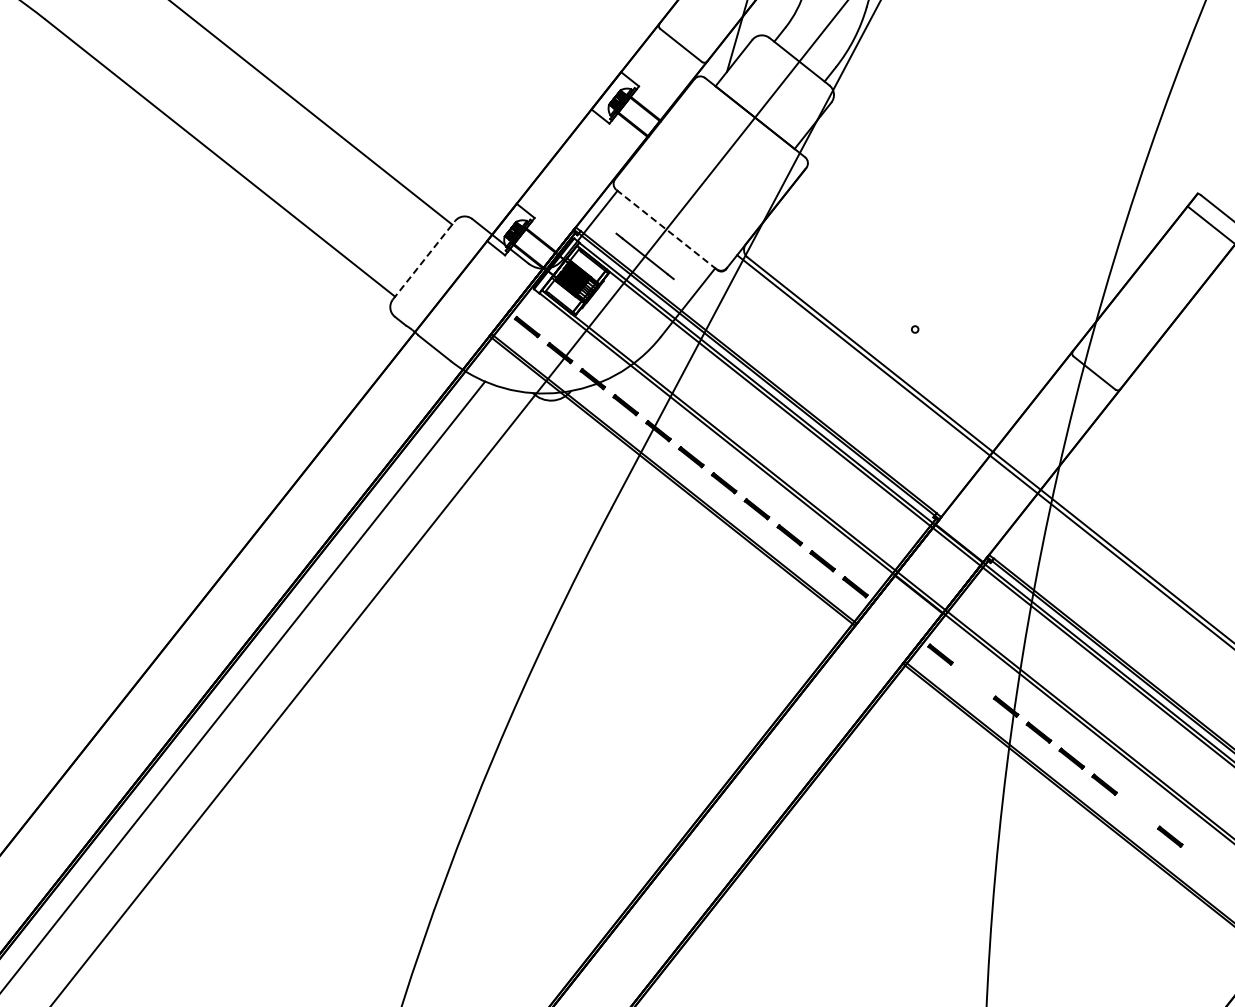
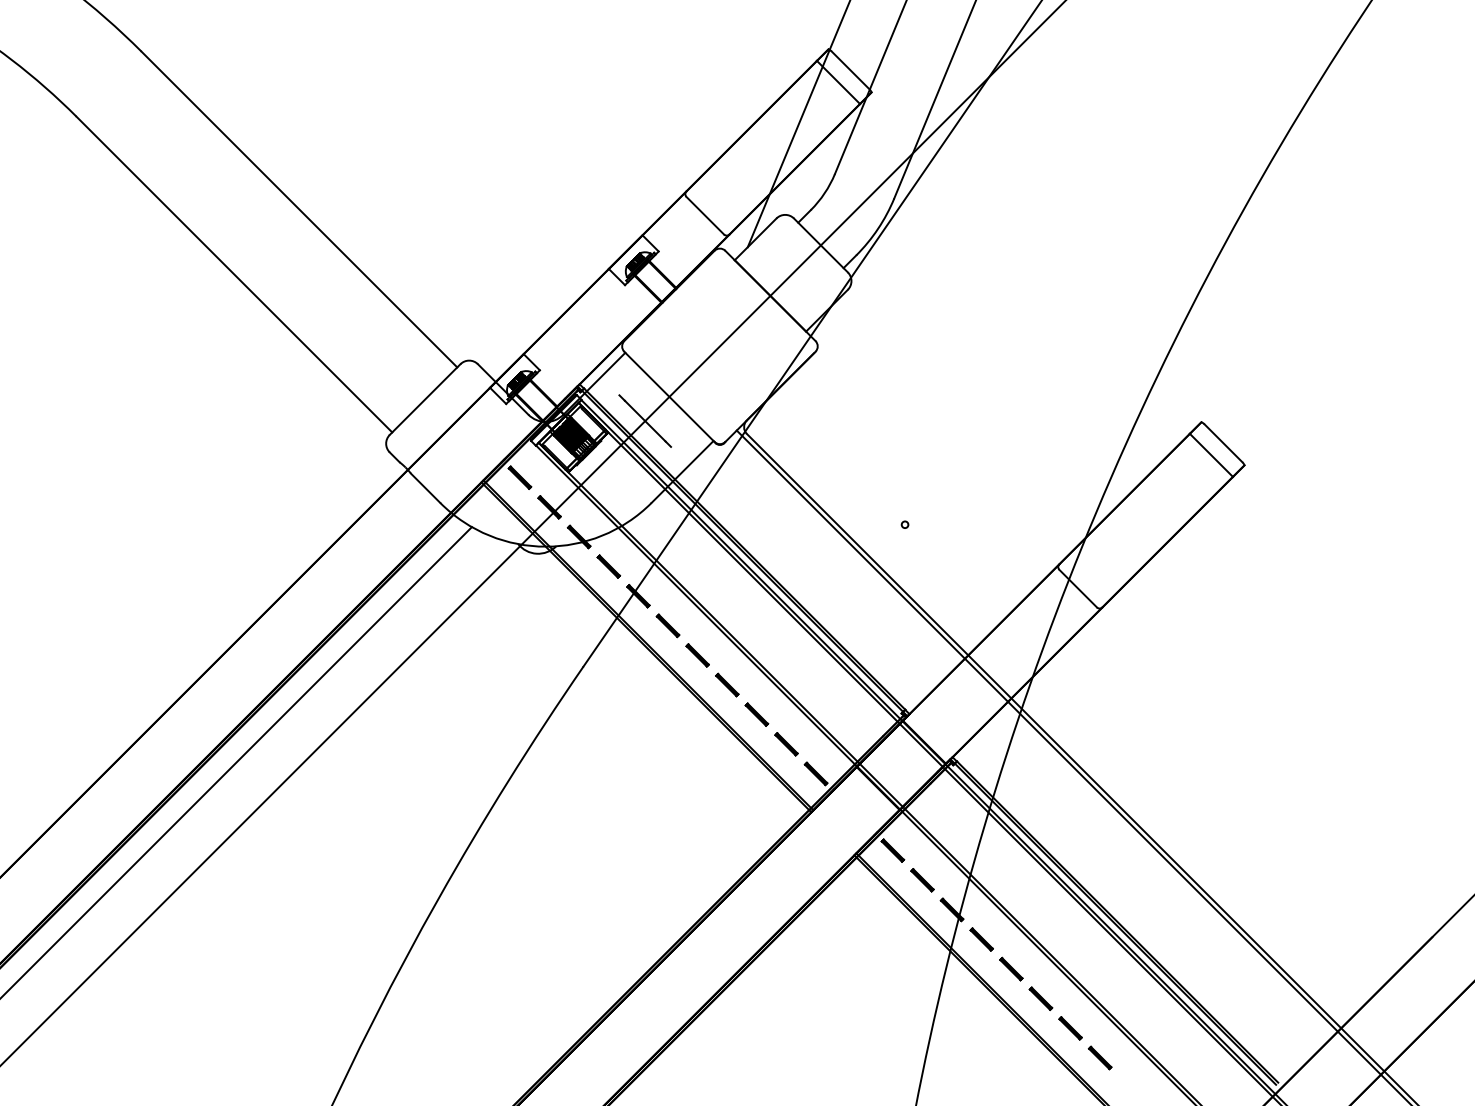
line: (666, 229) -> (669, 396), dashed -> solid
line: (424, 260) -> (425, 399), dashed -> solid
part: (973, 680) -> (922, 880), added
part: (1137, 810) -> (1070, 1028), added

